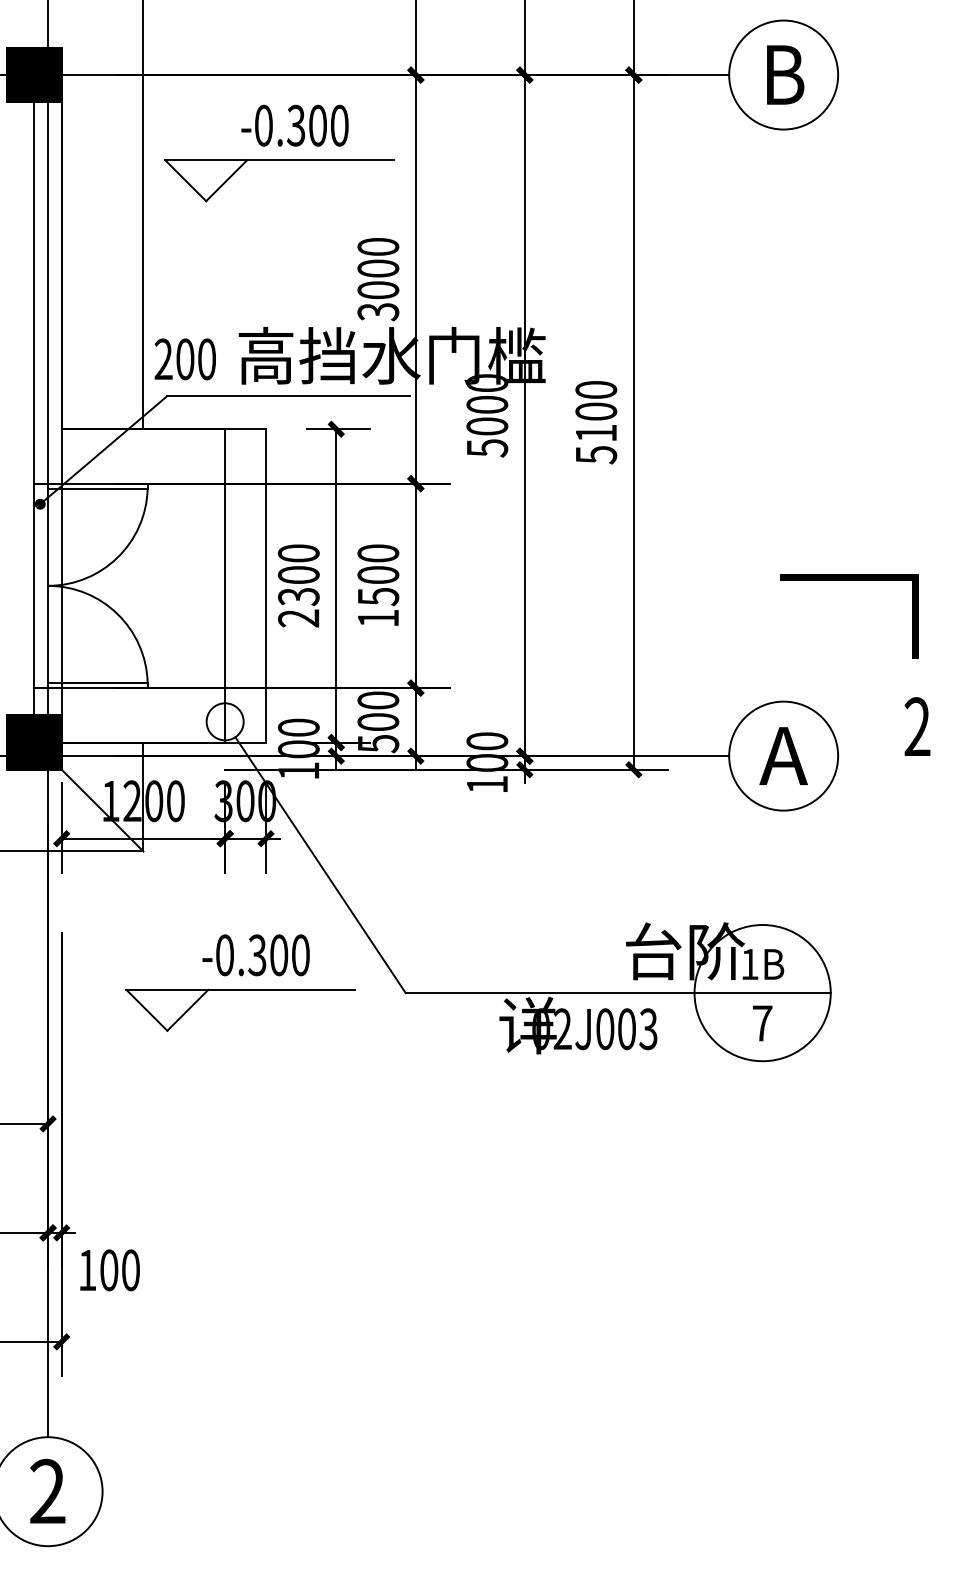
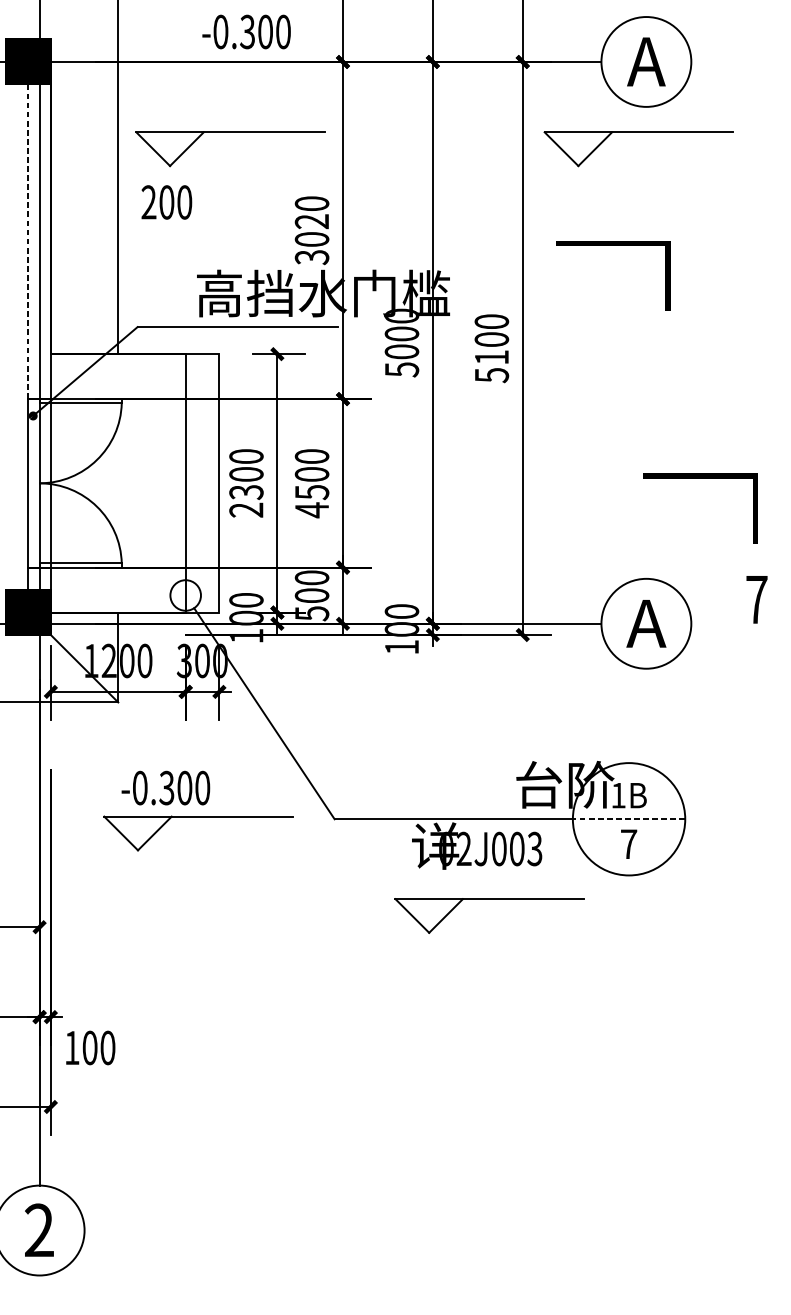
text: (783, 74) -> (646, 61), B -> A
text: (294, 125) -> (246, 31), moved
part: (774, 160) -> (638, 132), added
text: (378, 268) -> (312, 221), 3000 -> 3020
line: (34, 293) -> (28, 242), solid -> dashed
line: (743, 298) -> (613, 246), added
text: (184, 359) -> (166, 202), moved
text: (378, 618) -> (312, 510), 1500 -> 4500
text: (917, 726) -> (756, 599), 2 -> 7
text: (255, 955) -> (165, 788), moved
line: (762, 993) -> (628, 819), solid -> dashed
part: (593, 1090) -> (489, 899), added

